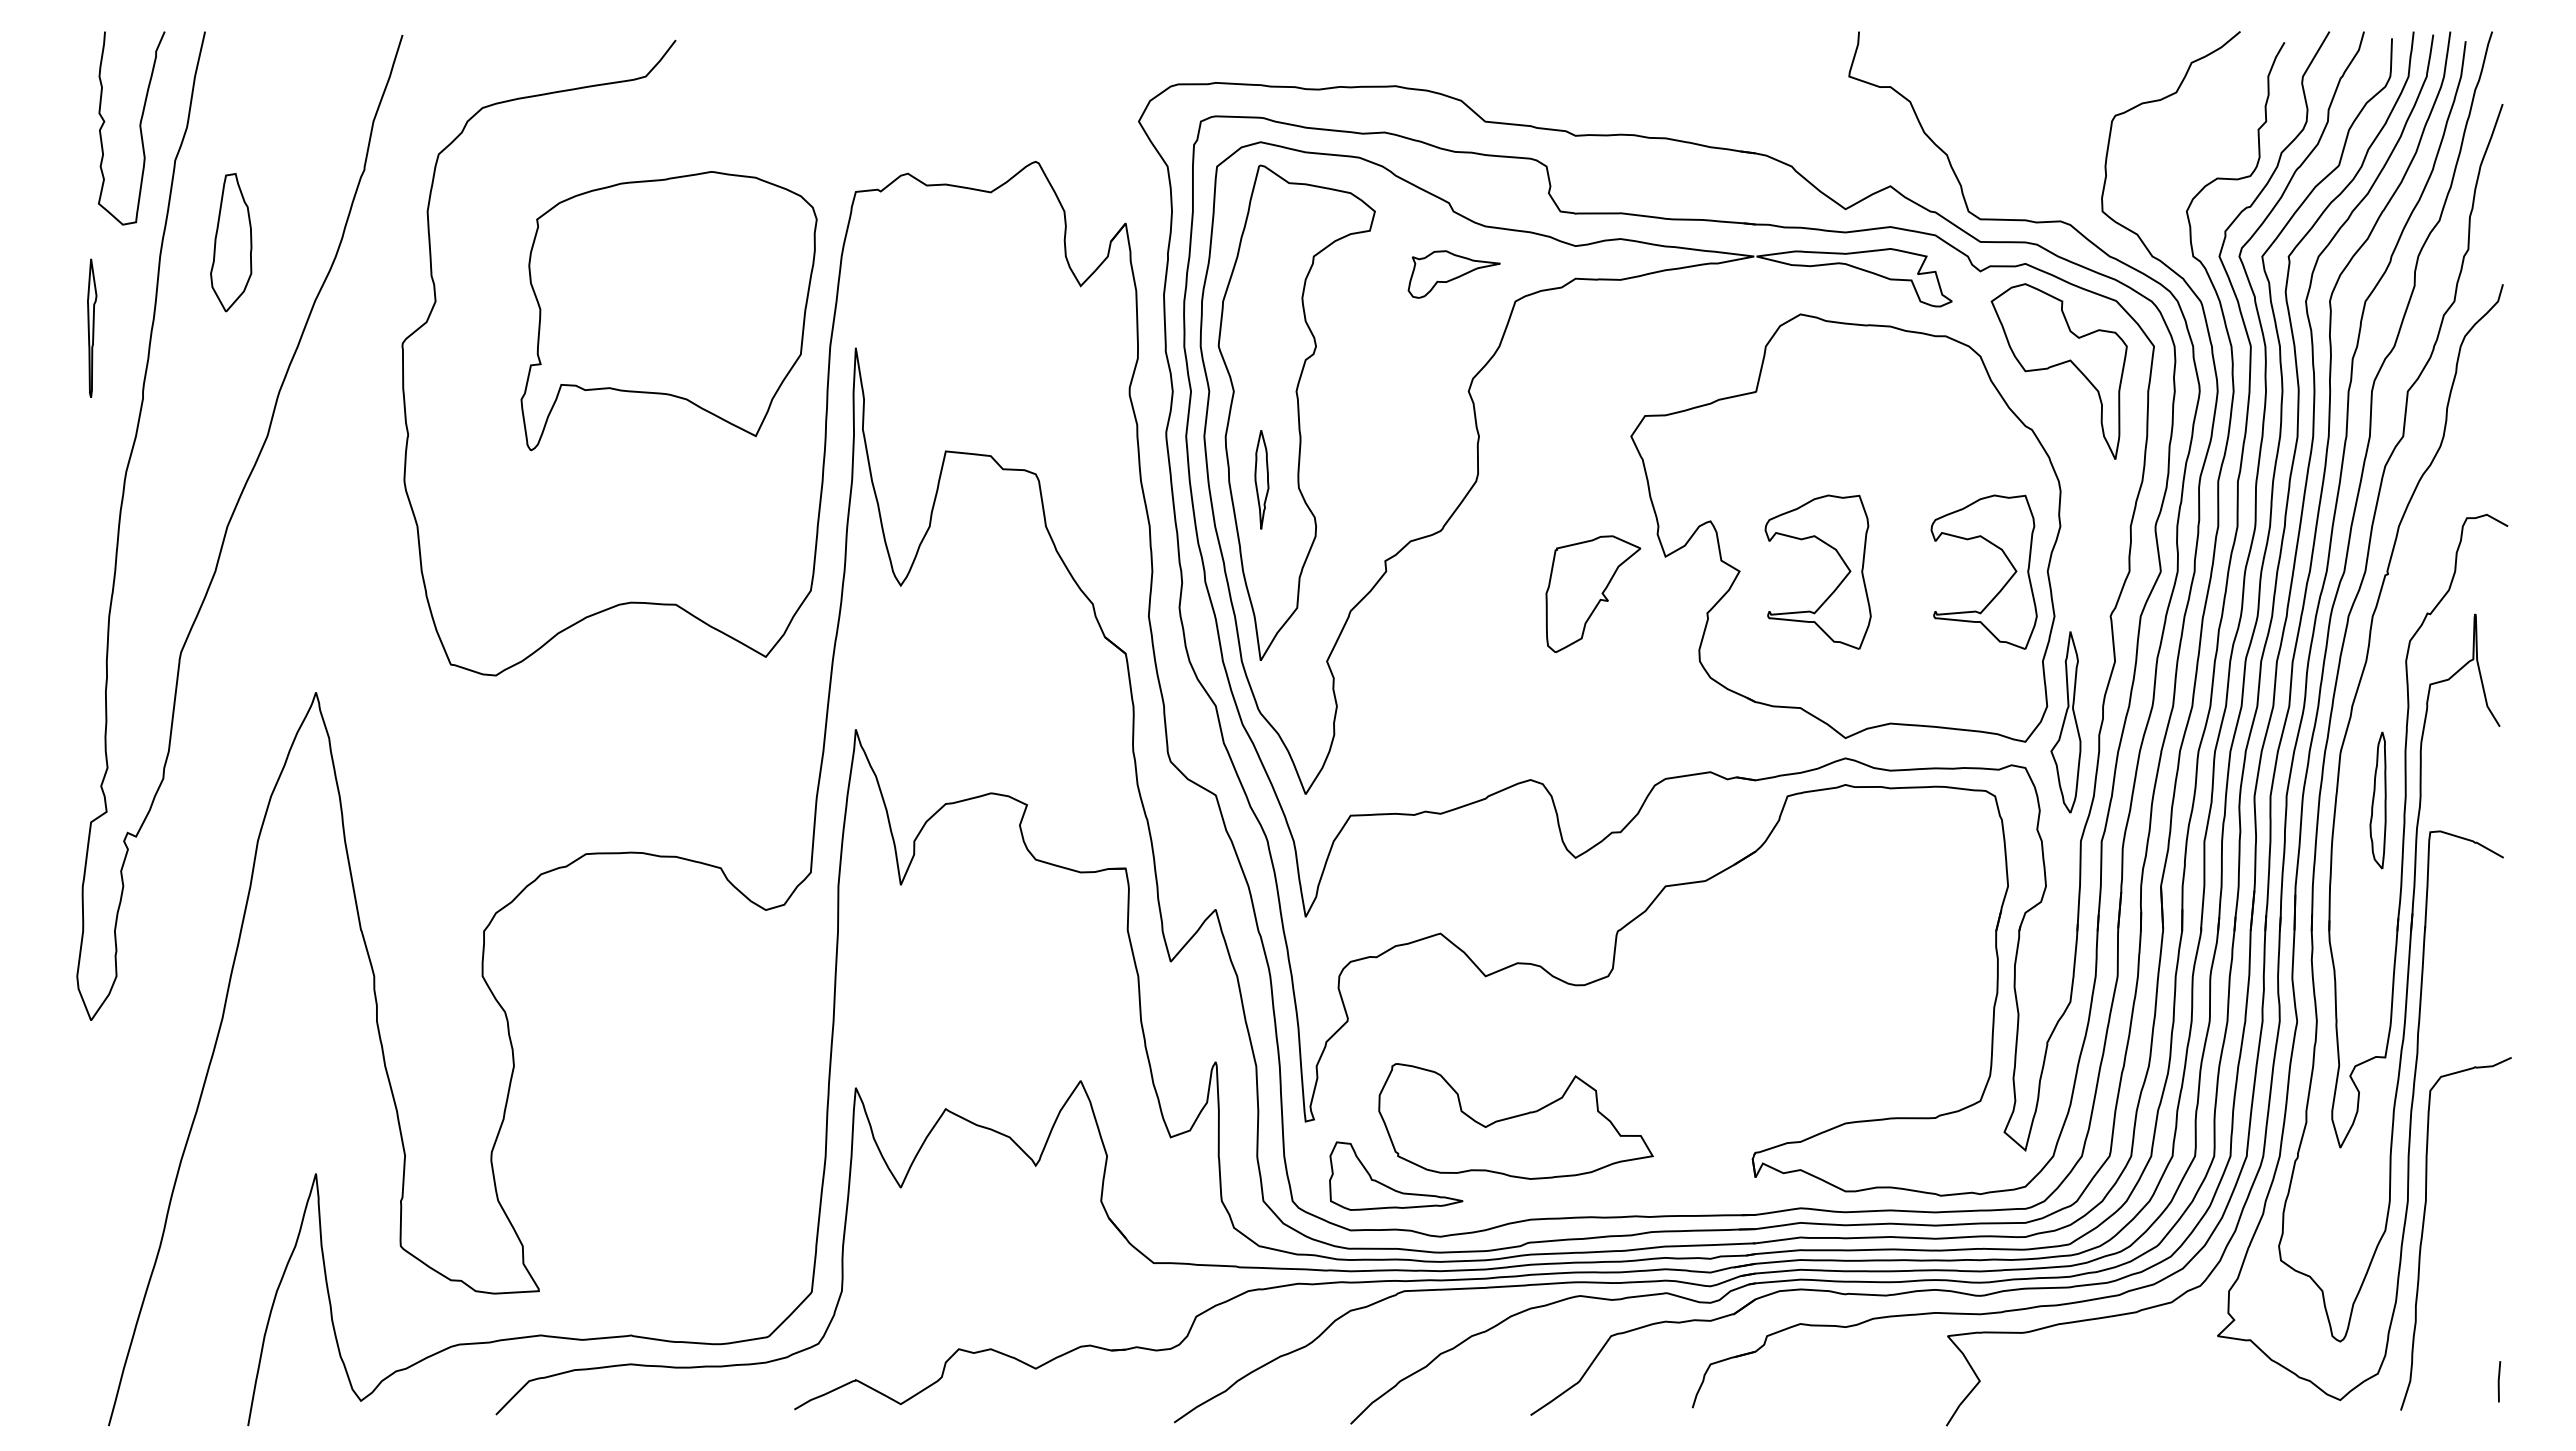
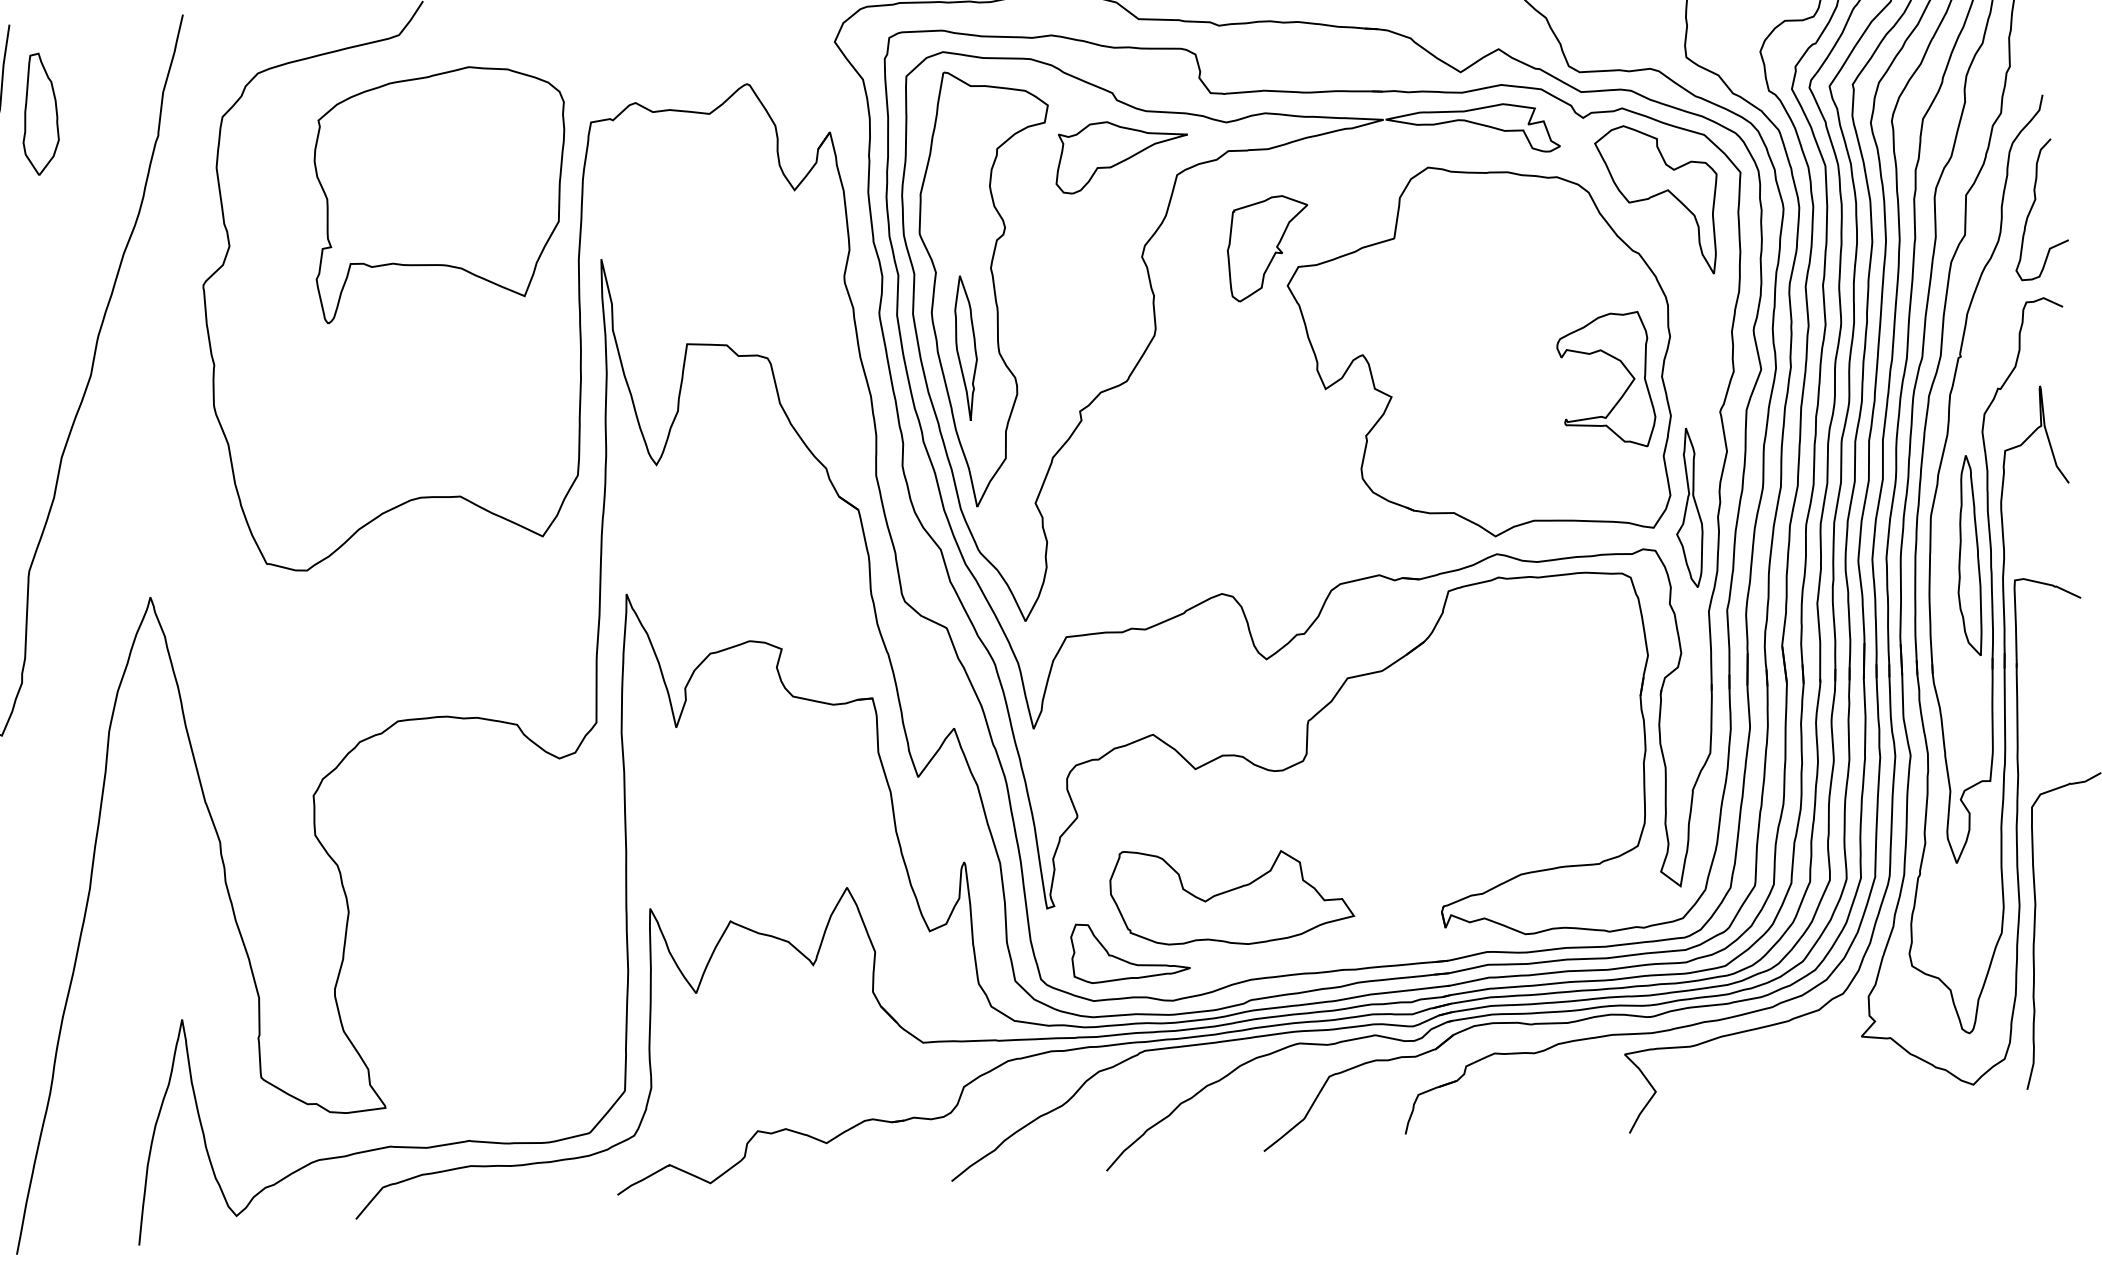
part: (231, 242) -> (39, 114), moved
part: (1454, 274) -> (1121, 155), size x1.67
part: (668, 311) -> (439, 192), moved
curve: (2483, 409) -> (2033, 205), added
part: (1261, 479) -> (966, 348), size x1.67
part: (1837, 585) -> (1478, 403), removed
part: (1593, 594) -> (1269, 248), moved
part: (2377, 800) -> (1966, 556), size x1.67

